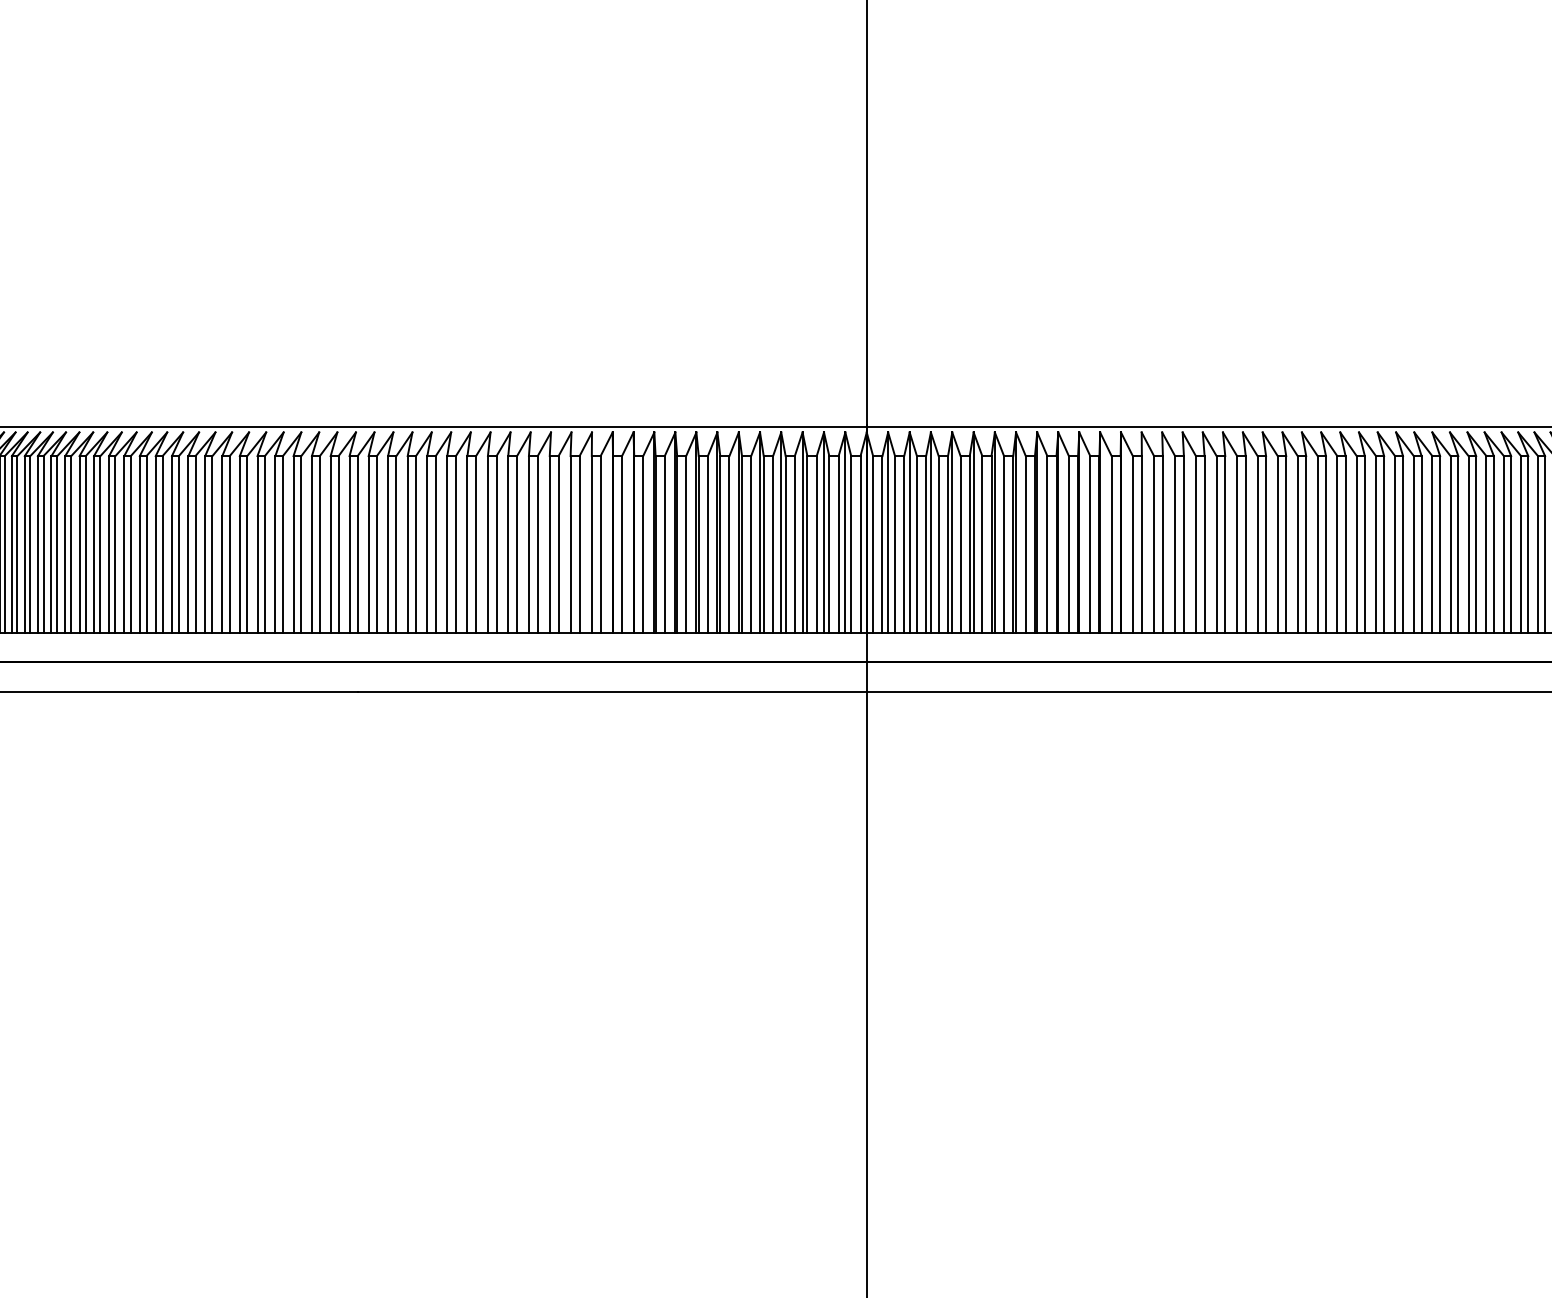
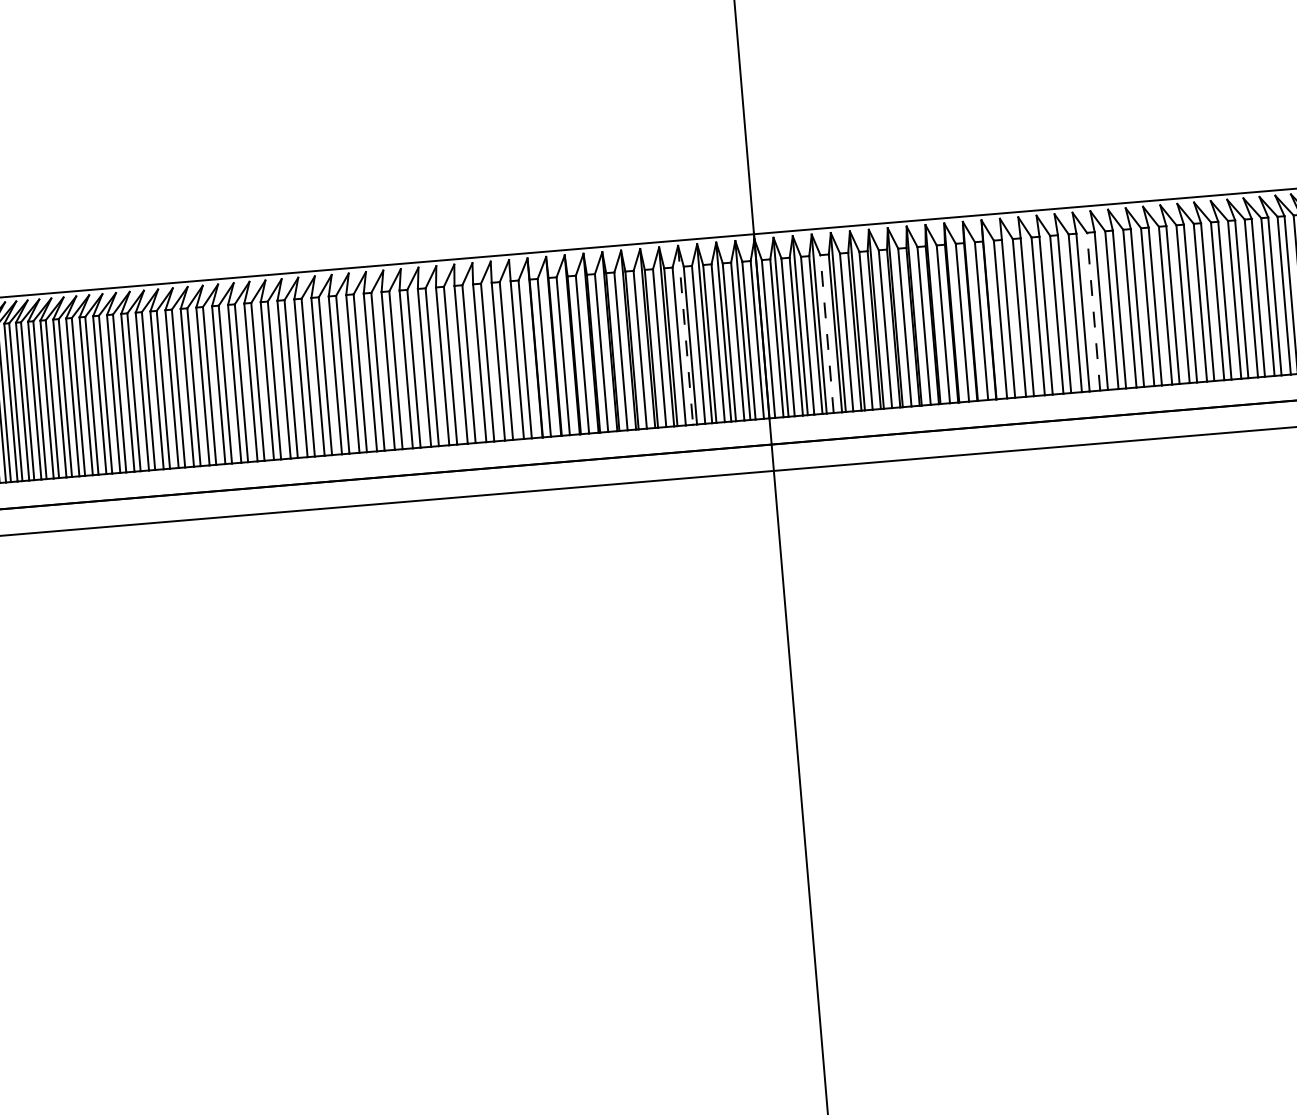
line: (781, 533) -> (685, 336), solid -> dashed
line: (938, 543) -> (826, 333), solid -> dashed
line: (1237, 543) -> (1093, 310), solid -> dashed

